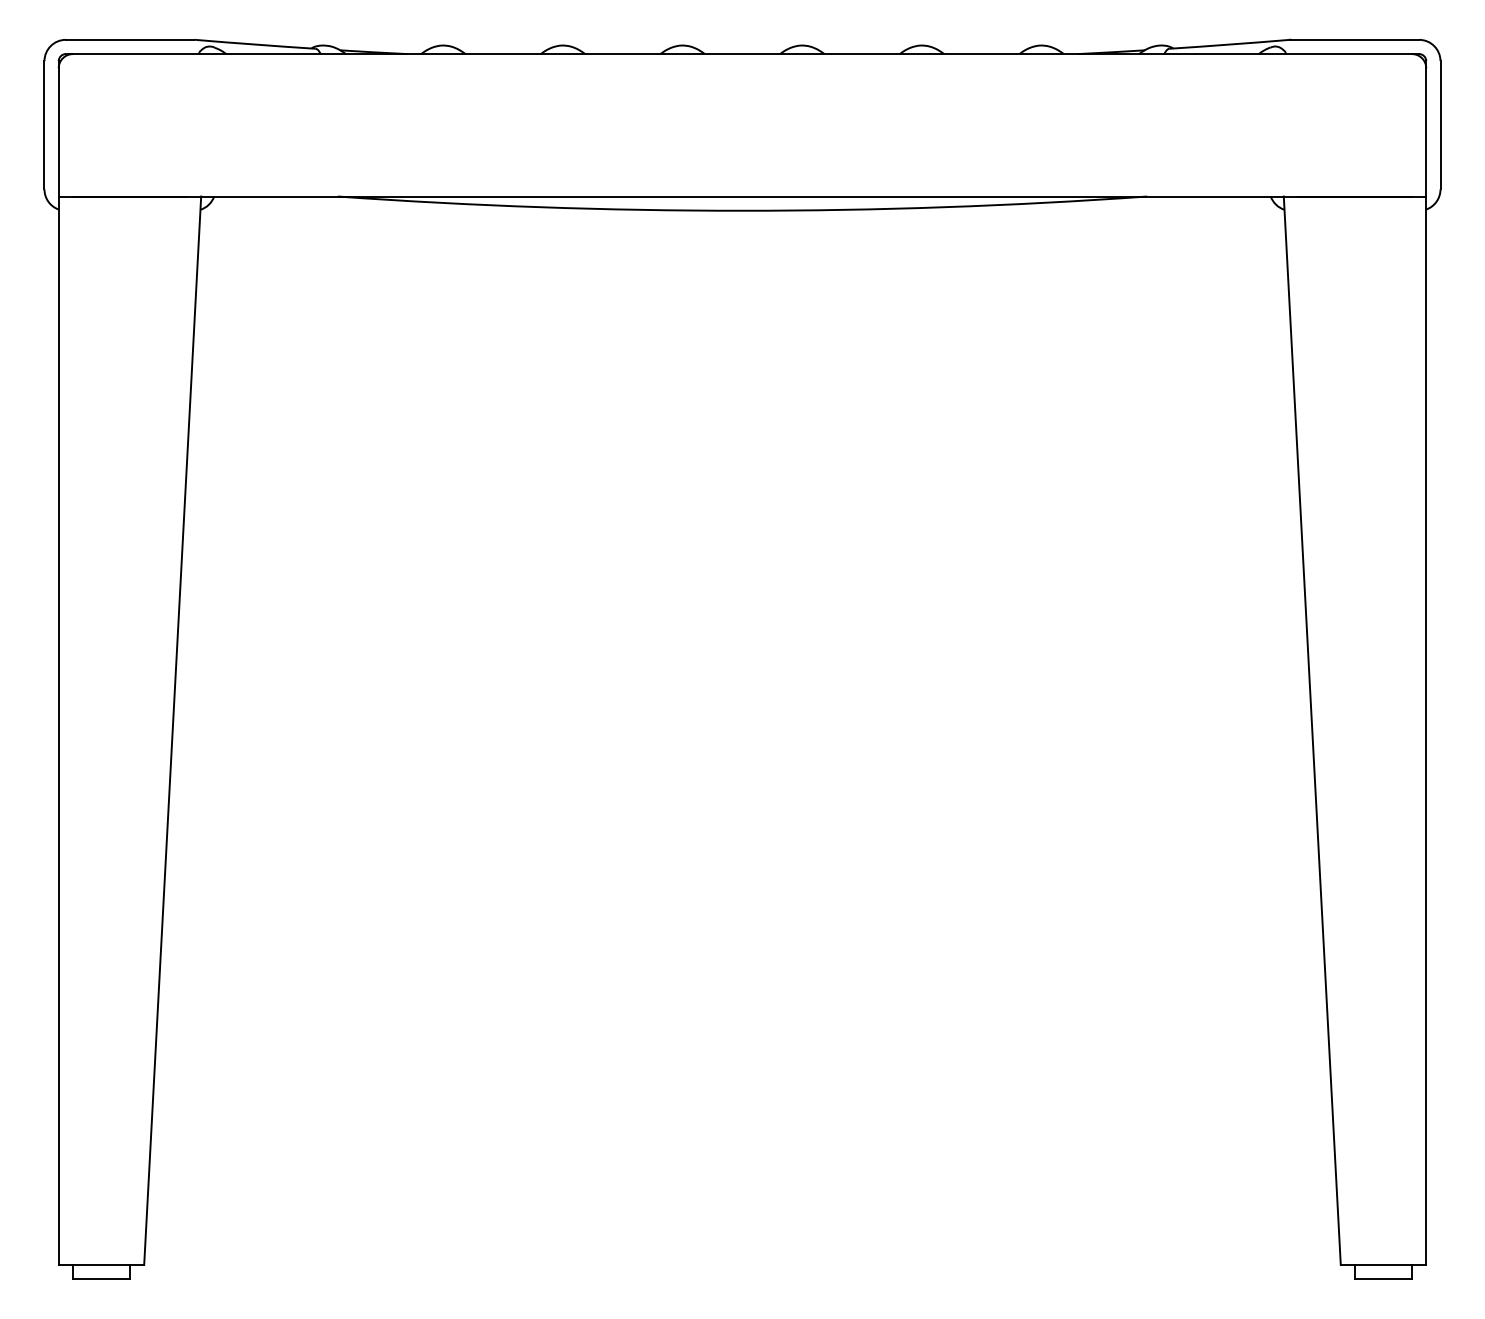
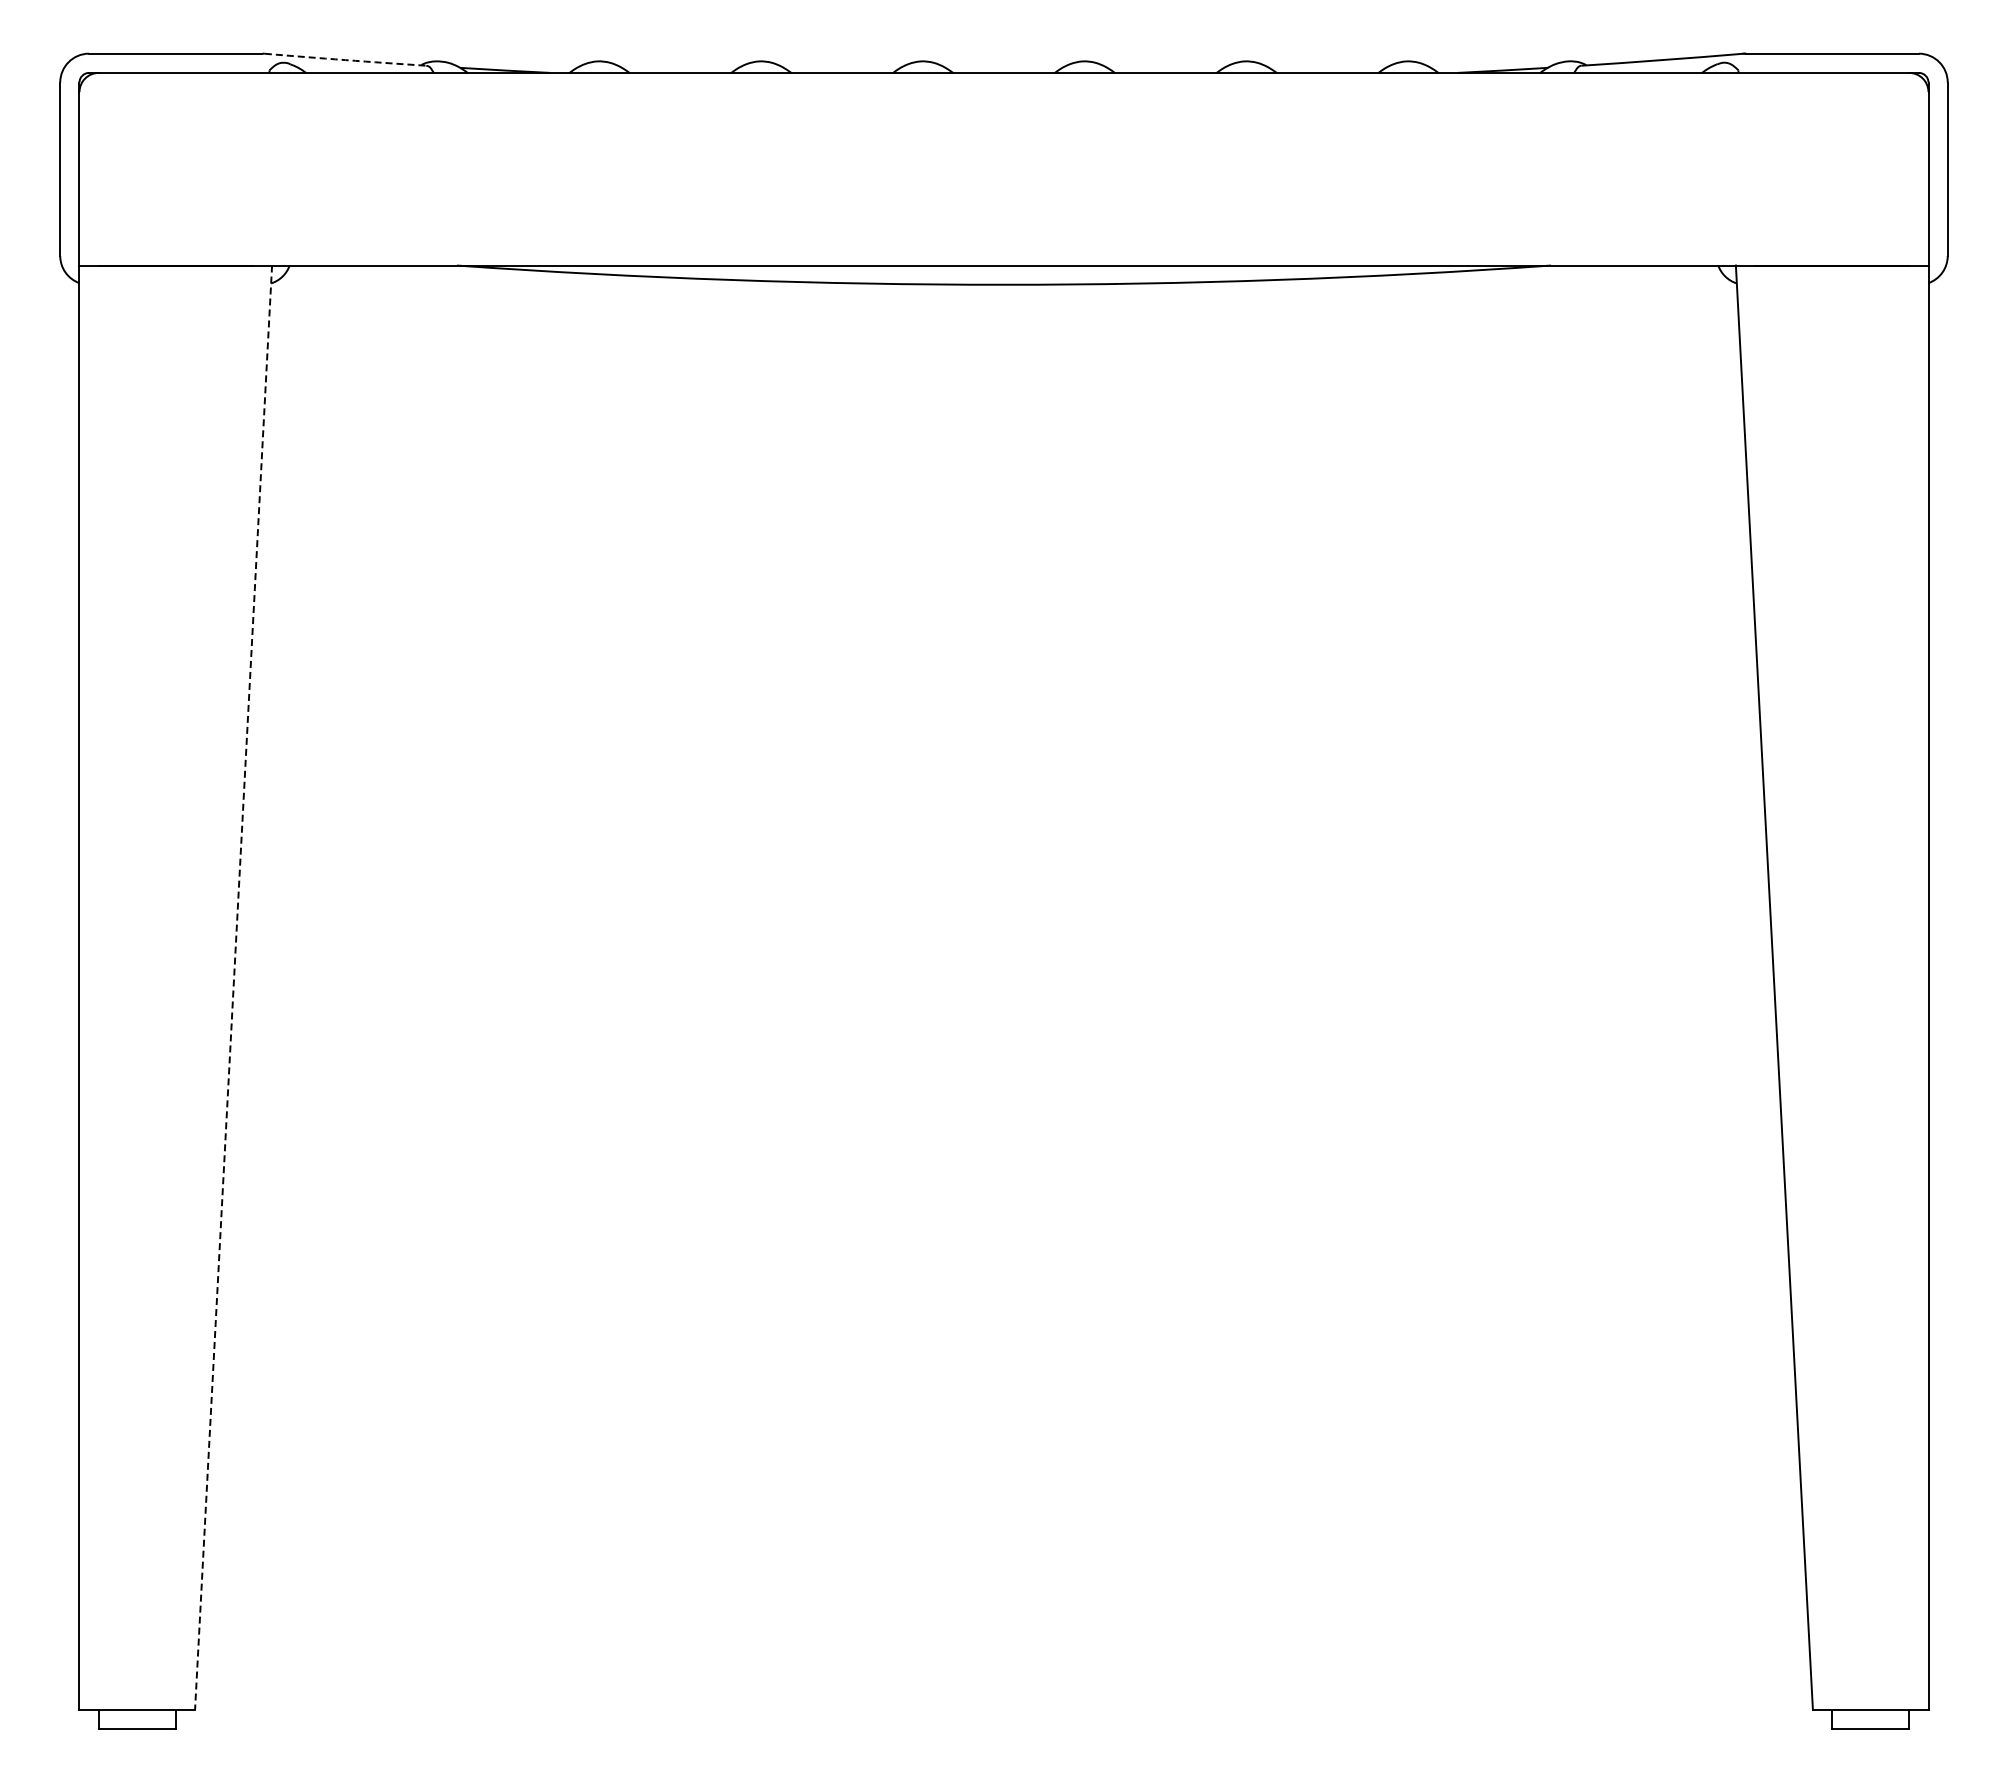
arc: (255, 44) -> (345, 60), solid -> dashed
line: (172, 731) -> (233, 988), solid -> dashed

